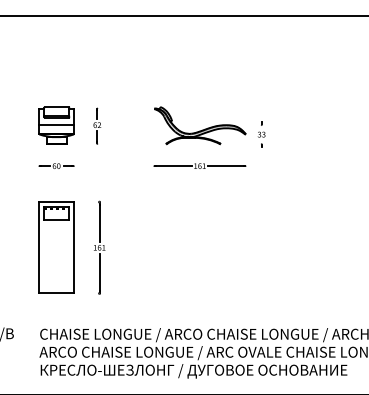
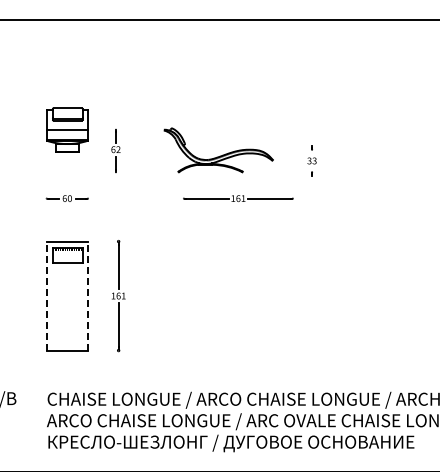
part: (56, 125) -> (67, 129), moved
part: (199, 125) -> (218, 150), moved
line: (39, 247) -> (46, 295), solid -> dashed
line: (74, 247) -> (88, 295), solid -> dashed

